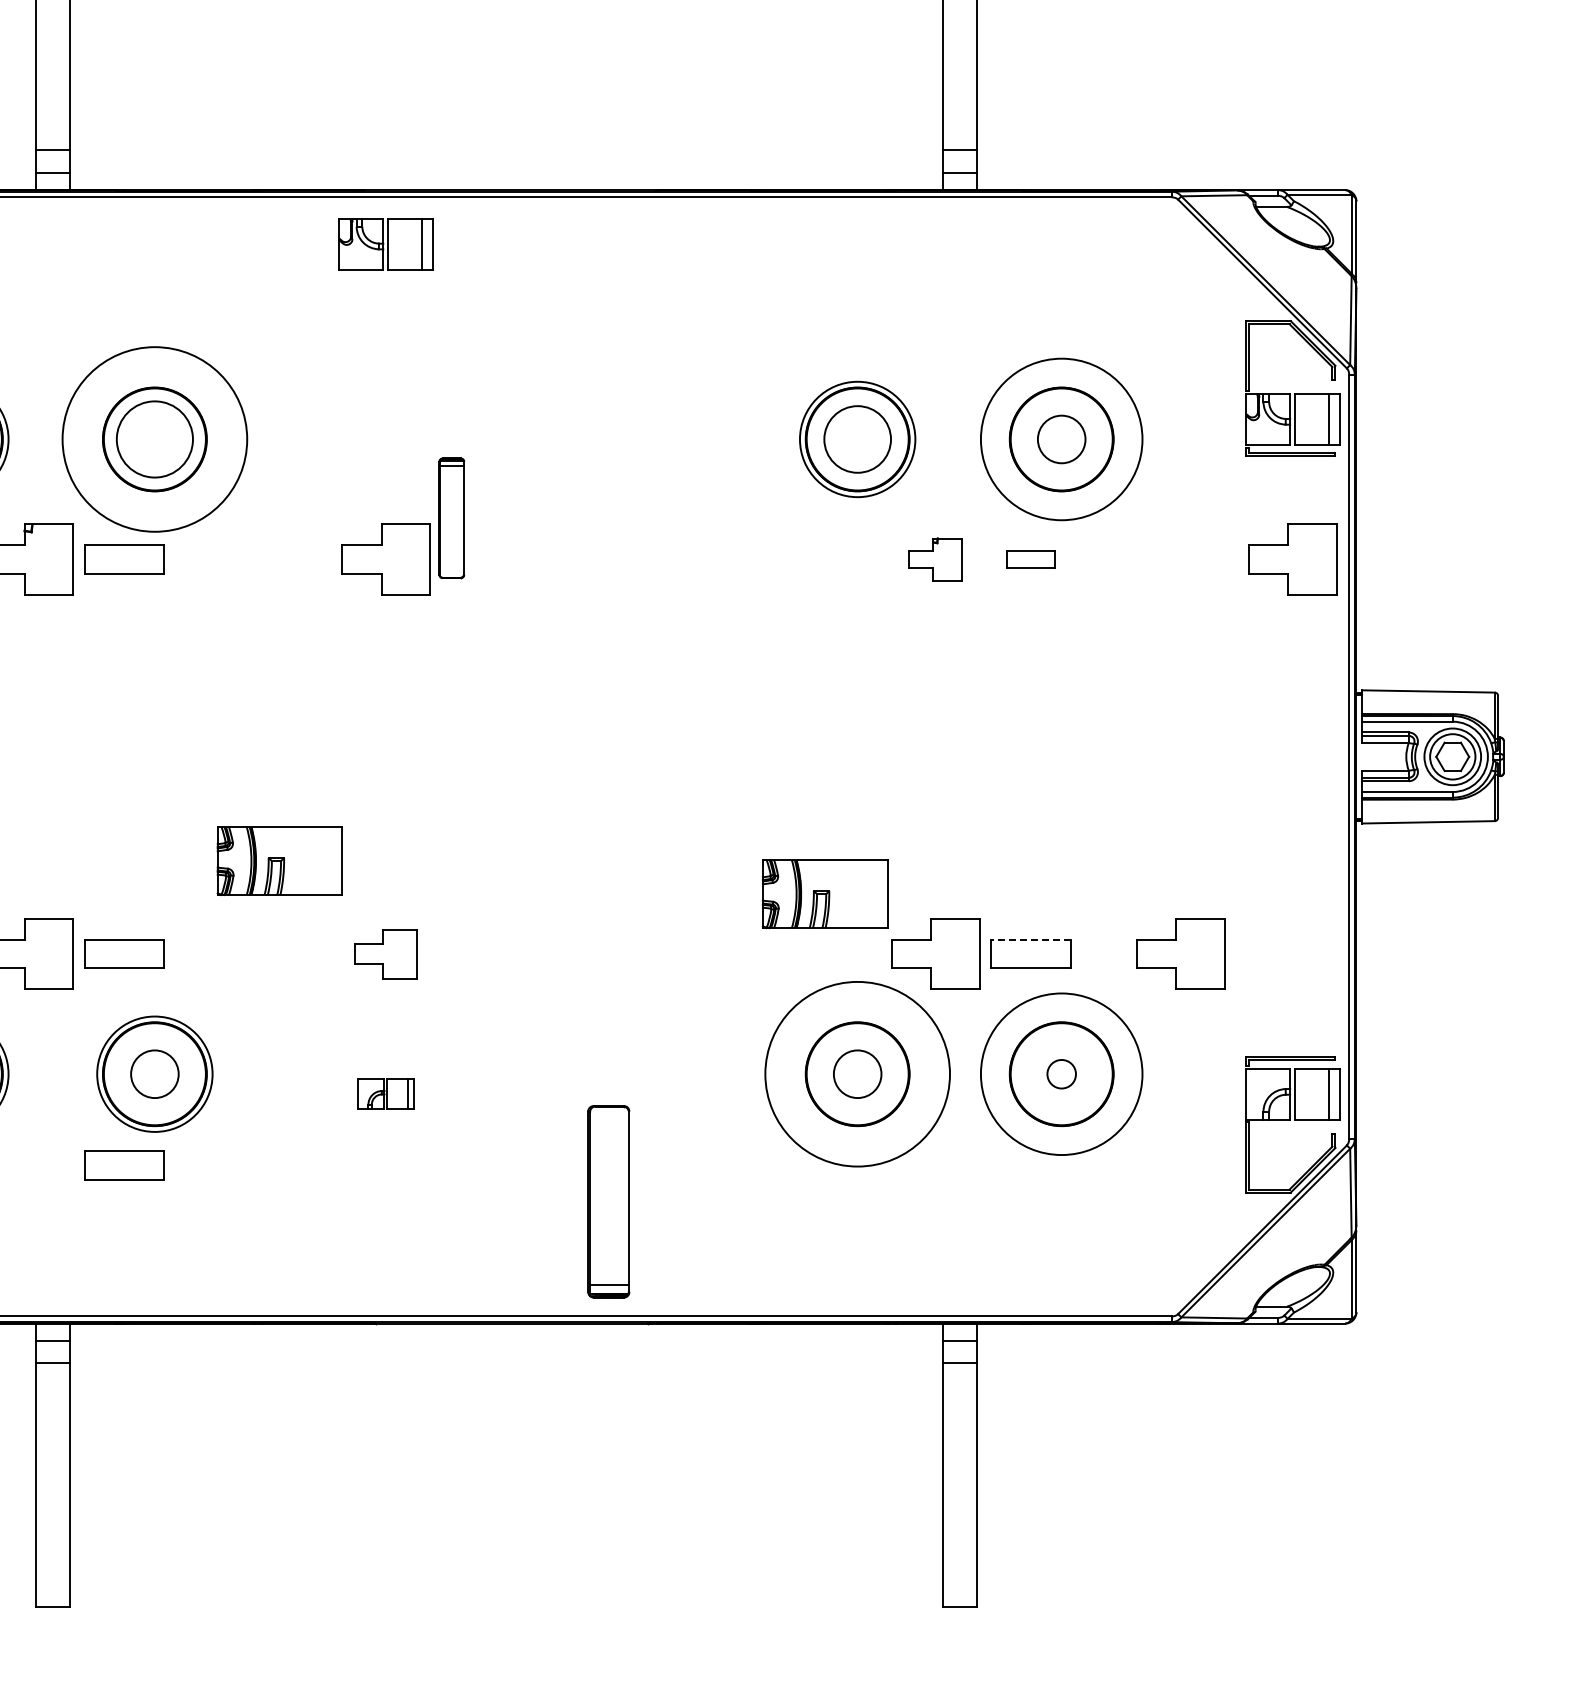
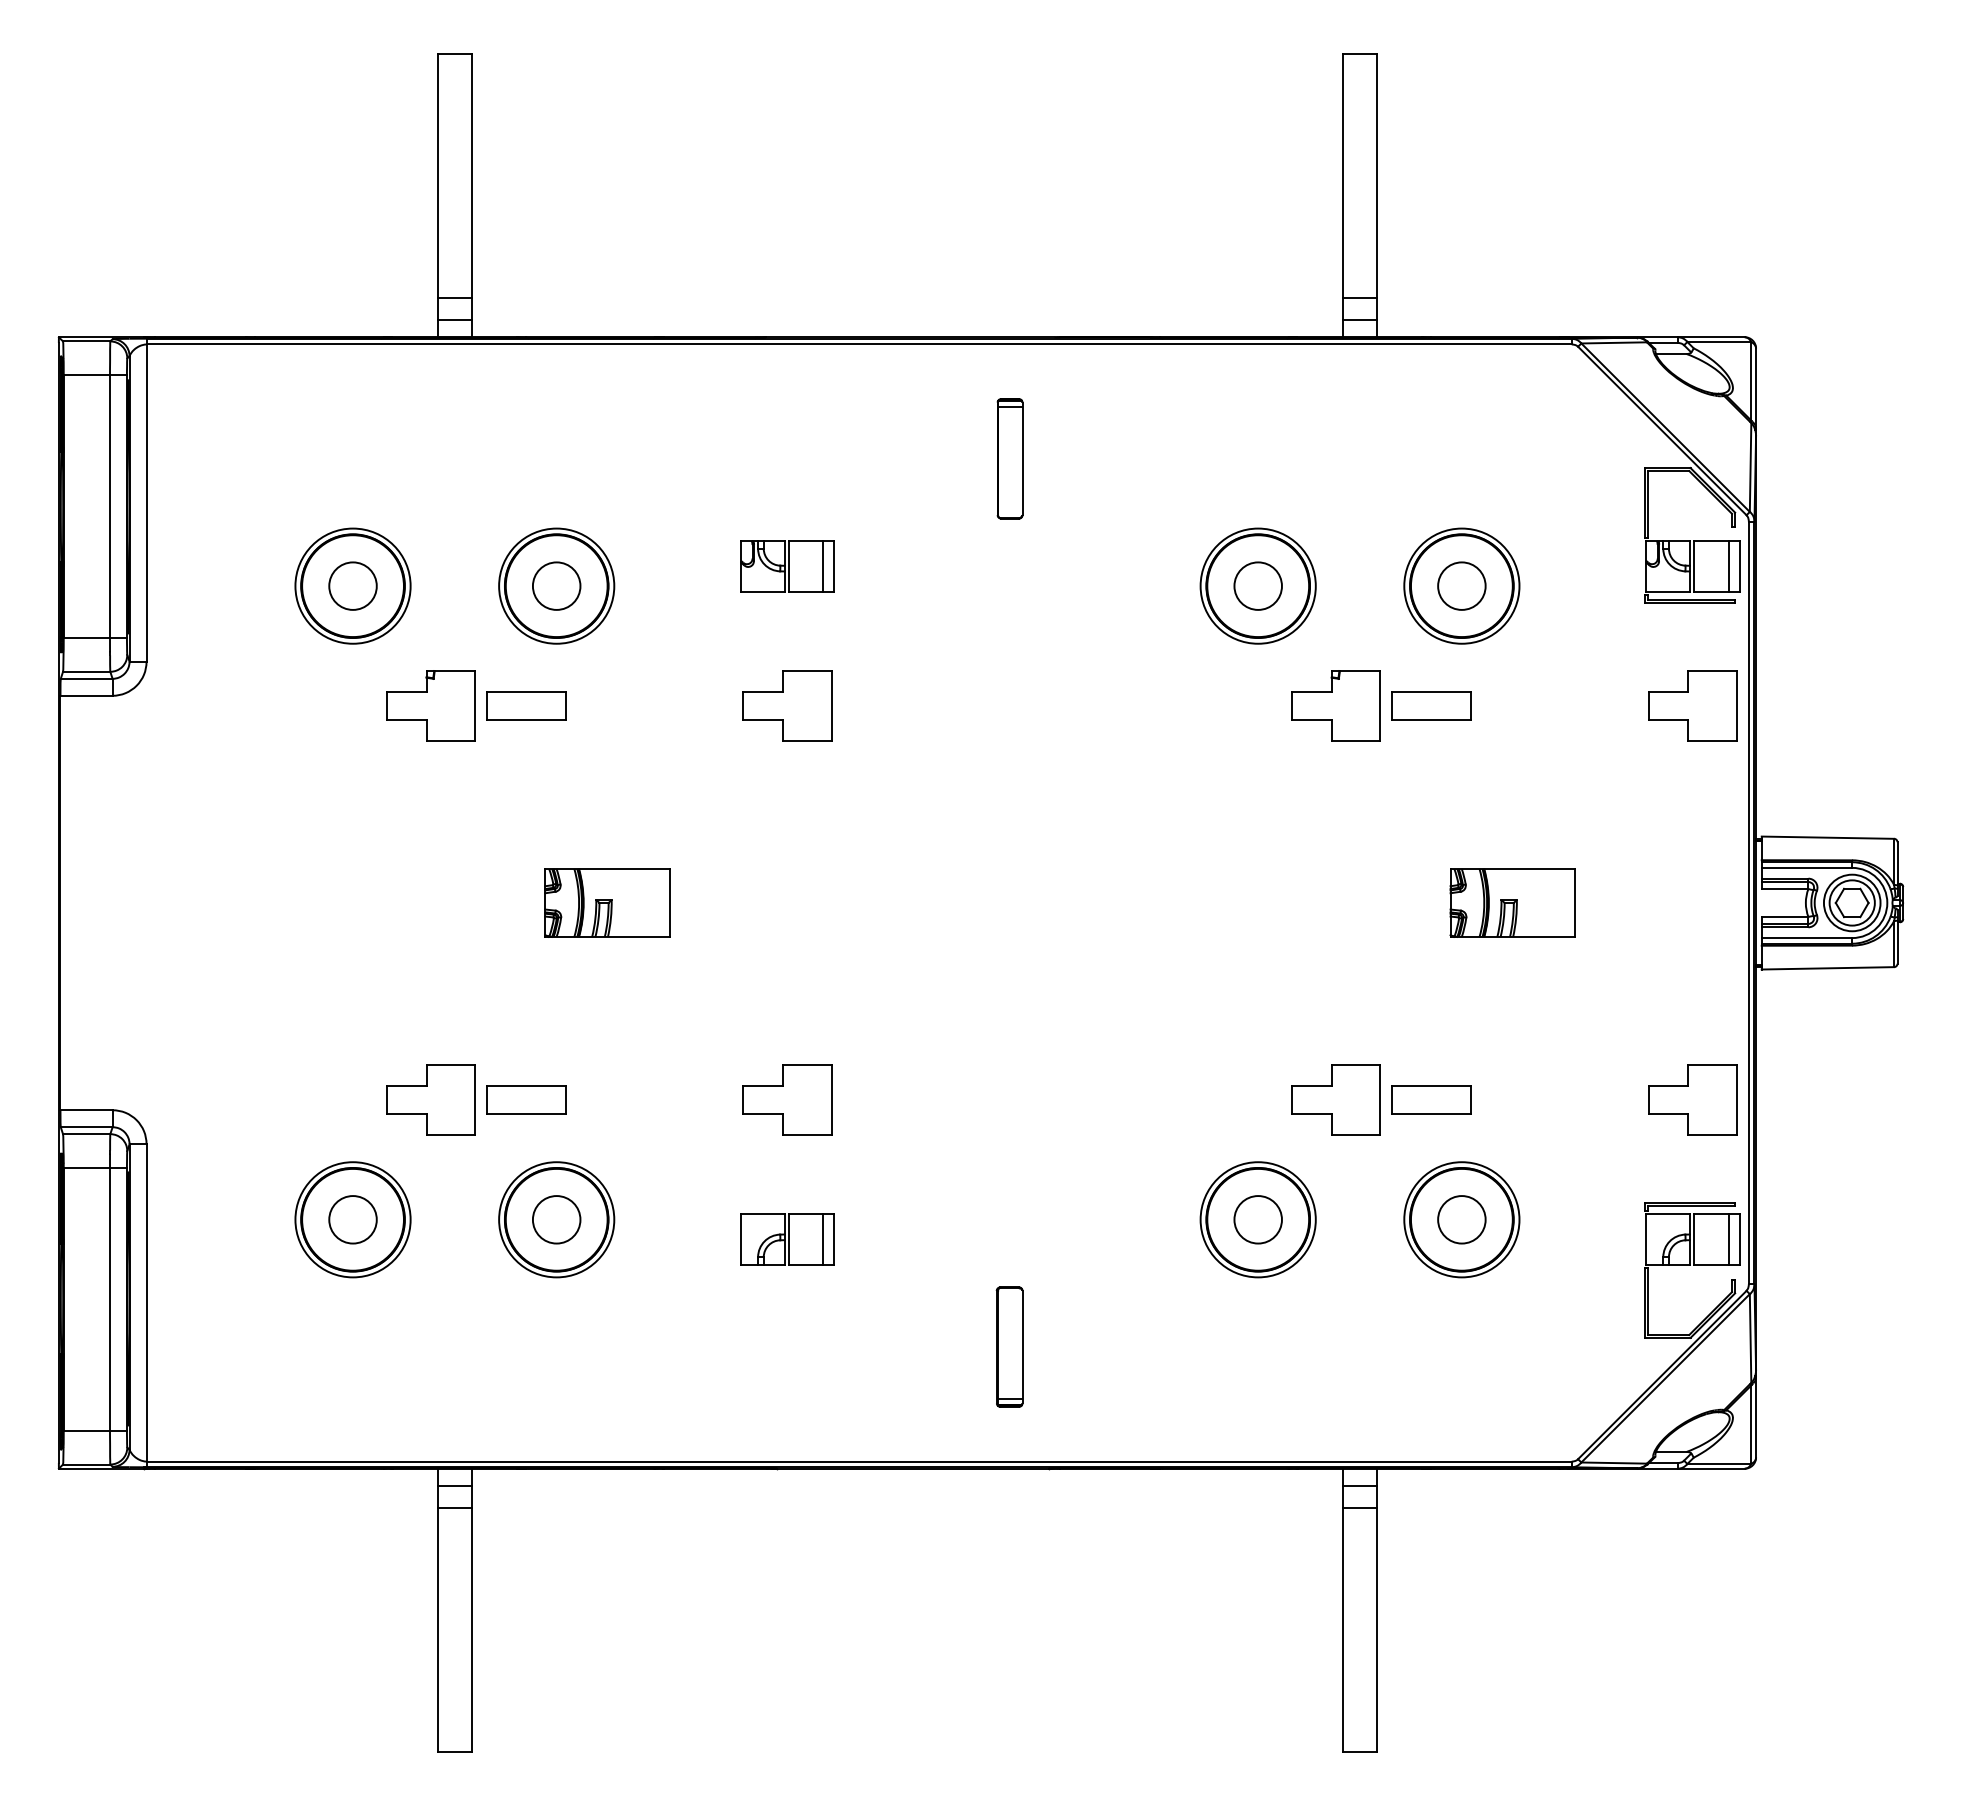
part: (386, 244) -> (787, 566), moved
circle: (154, 438) -> (556, 585), size x0.62
circle: (154, 438) -> (556, 585), size x0.62
circle: (856, 438) -> (1257, 585), size x0.71
circle: (1061, 438) -> (1461, 585), size x0.71
part: (451, 517) -> (1009, 458), moved
part: (935, 559) -> (1335, 705), size x1.67
part: (1031, 559) -> (1431, 705), size x1.67
part: (279, 860) -> (607, 902), moved
part: (824, 893) -> (1512, 902), moved
line: (1031, 939) -> (1431, 1085), dashed -> solid
part: (386, 953) -> (787, 1099), size x1.43
part: (1180, 953) -> (1692, 1099), moved
circle: (856, 1073) -> (1257, 1219), size x0.62
circle: (1061, 1073) -> (1461, 1219), size x0.71
circle: (1061, 1073) -> (1461, 1219), size x1.67
part: (386, 1093) -> (787, 1239), size x1.67
part: (124, 1165) -> (526, 1310), removed
part: (608, 1201) -> (1009, 1346), size x0.62

